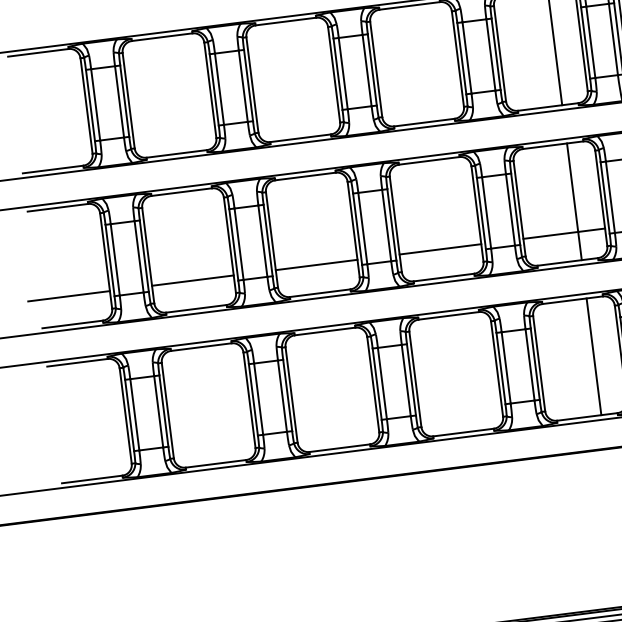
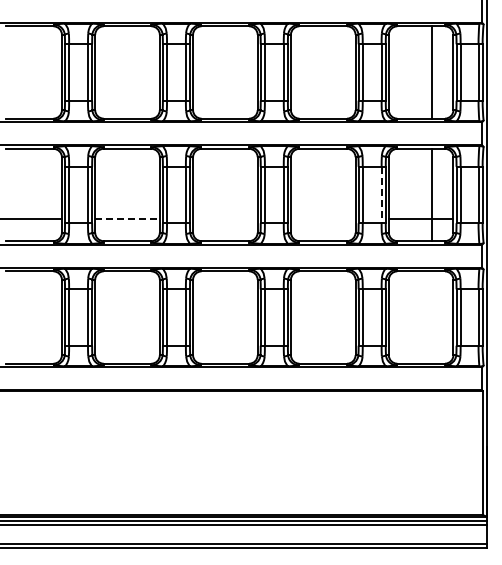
line: (510, 210) -> (381, 195), solid -> dashed
line: (439, 249) -> (322, 218), removed
line: (316, 264) -> (225, 218), removed
line: (194, 280) -> (128, 218), solid -> dashed
line: (594, 356) -> (432, 317), removed

